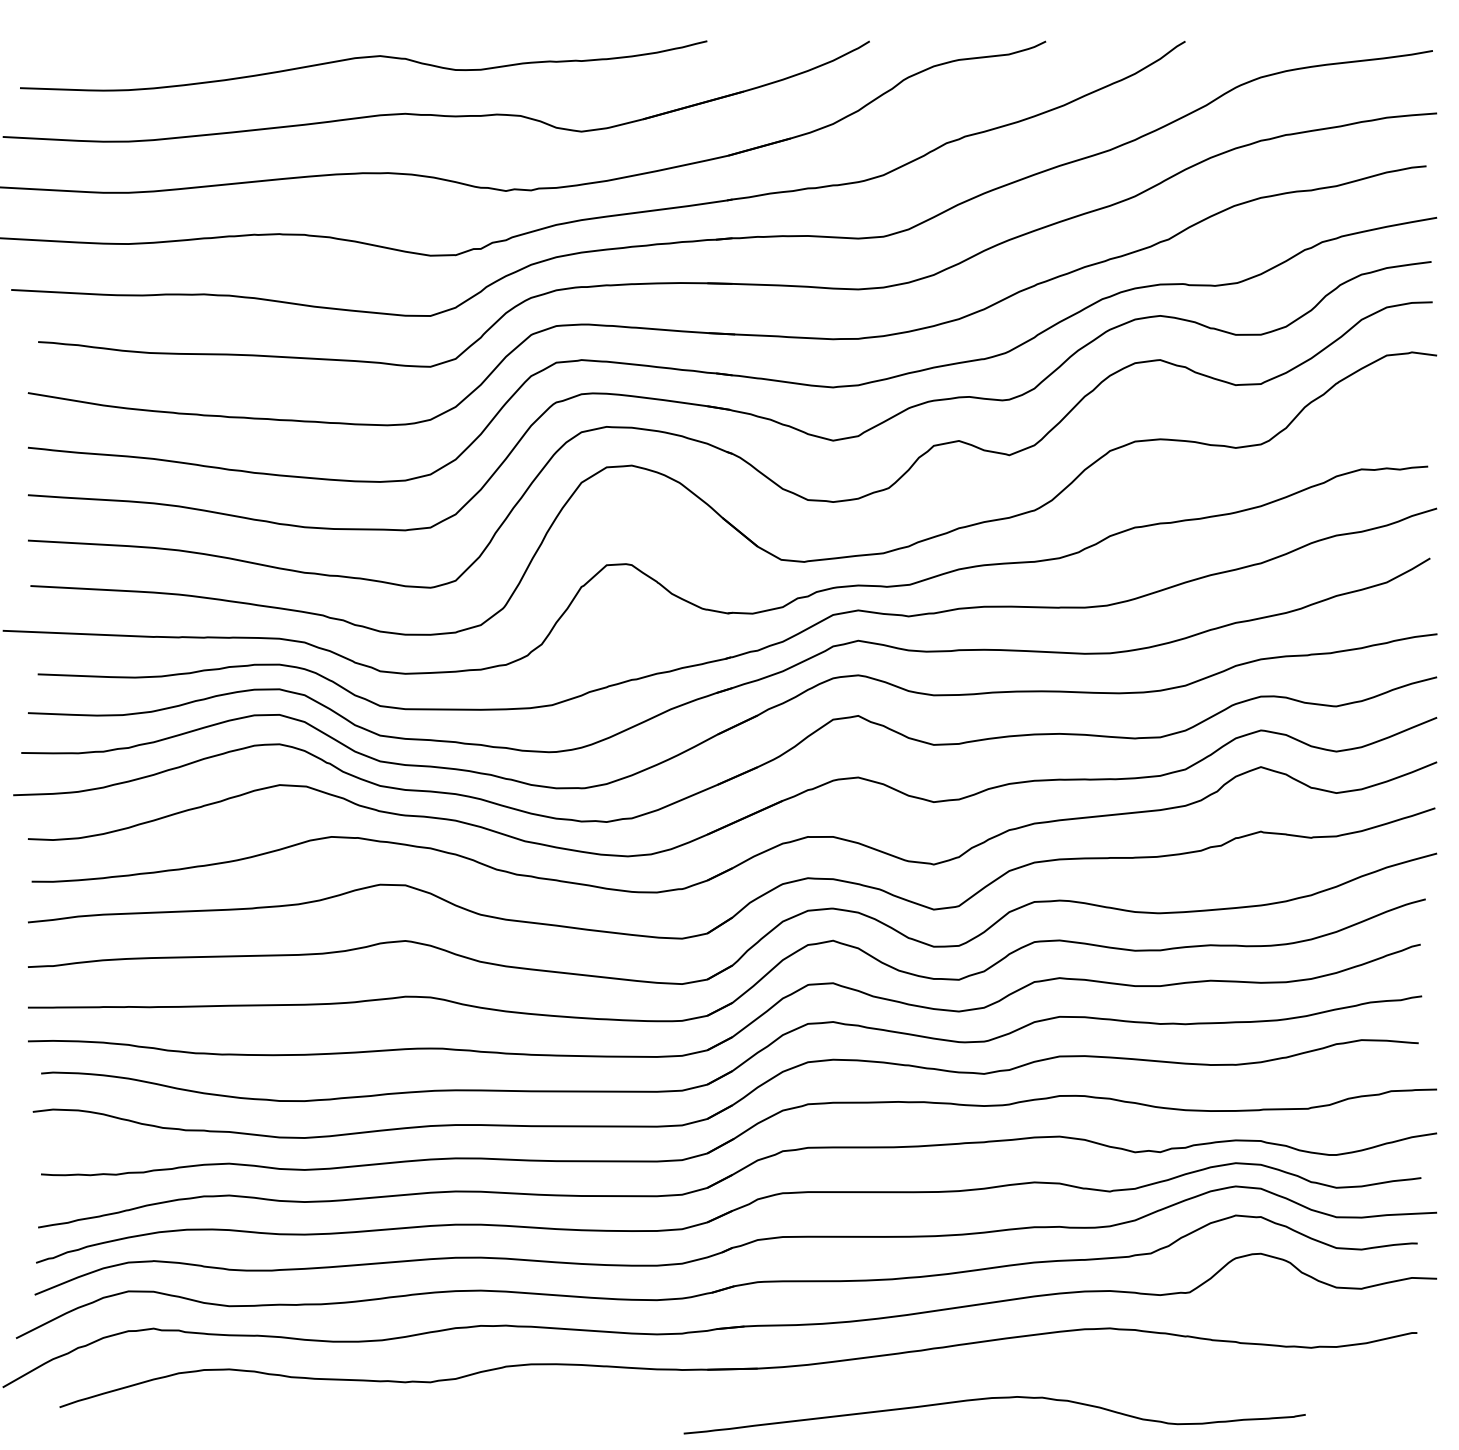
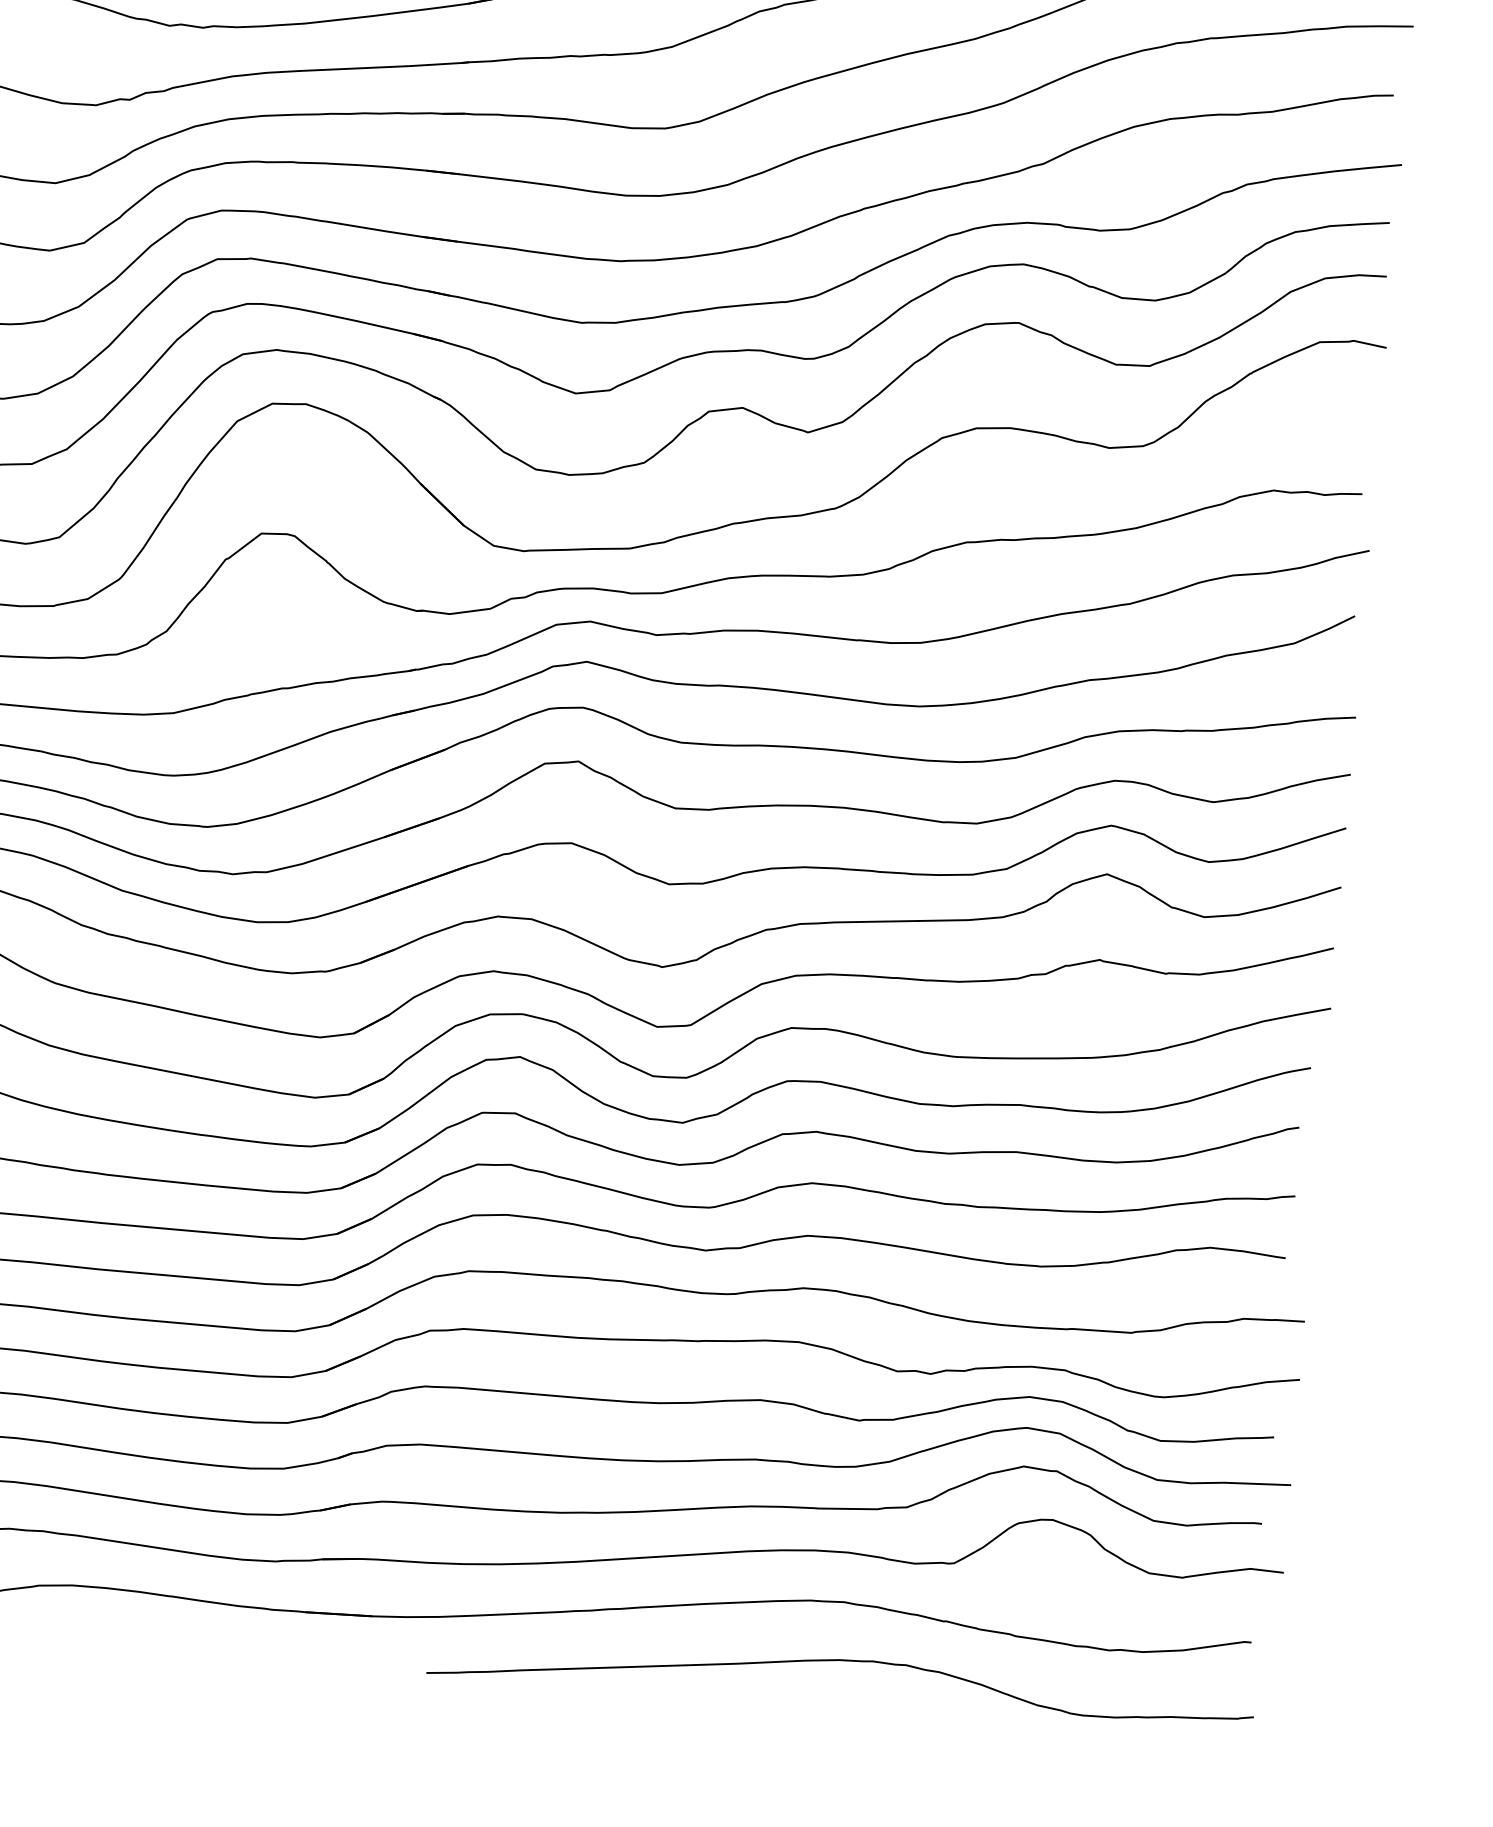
curve: (990, 1399) -> (837, 1661), moved

